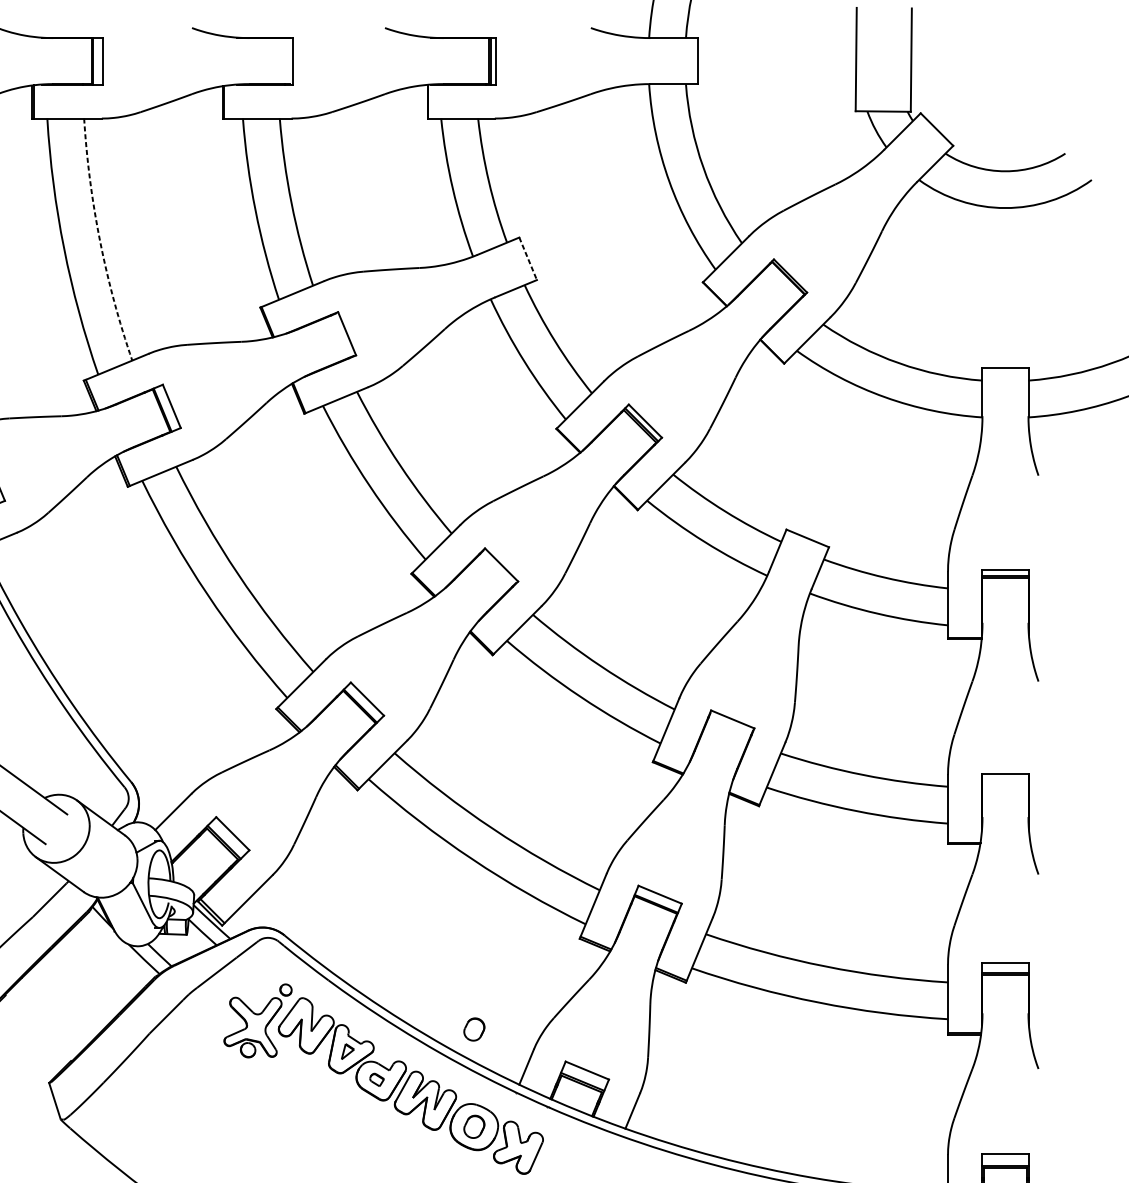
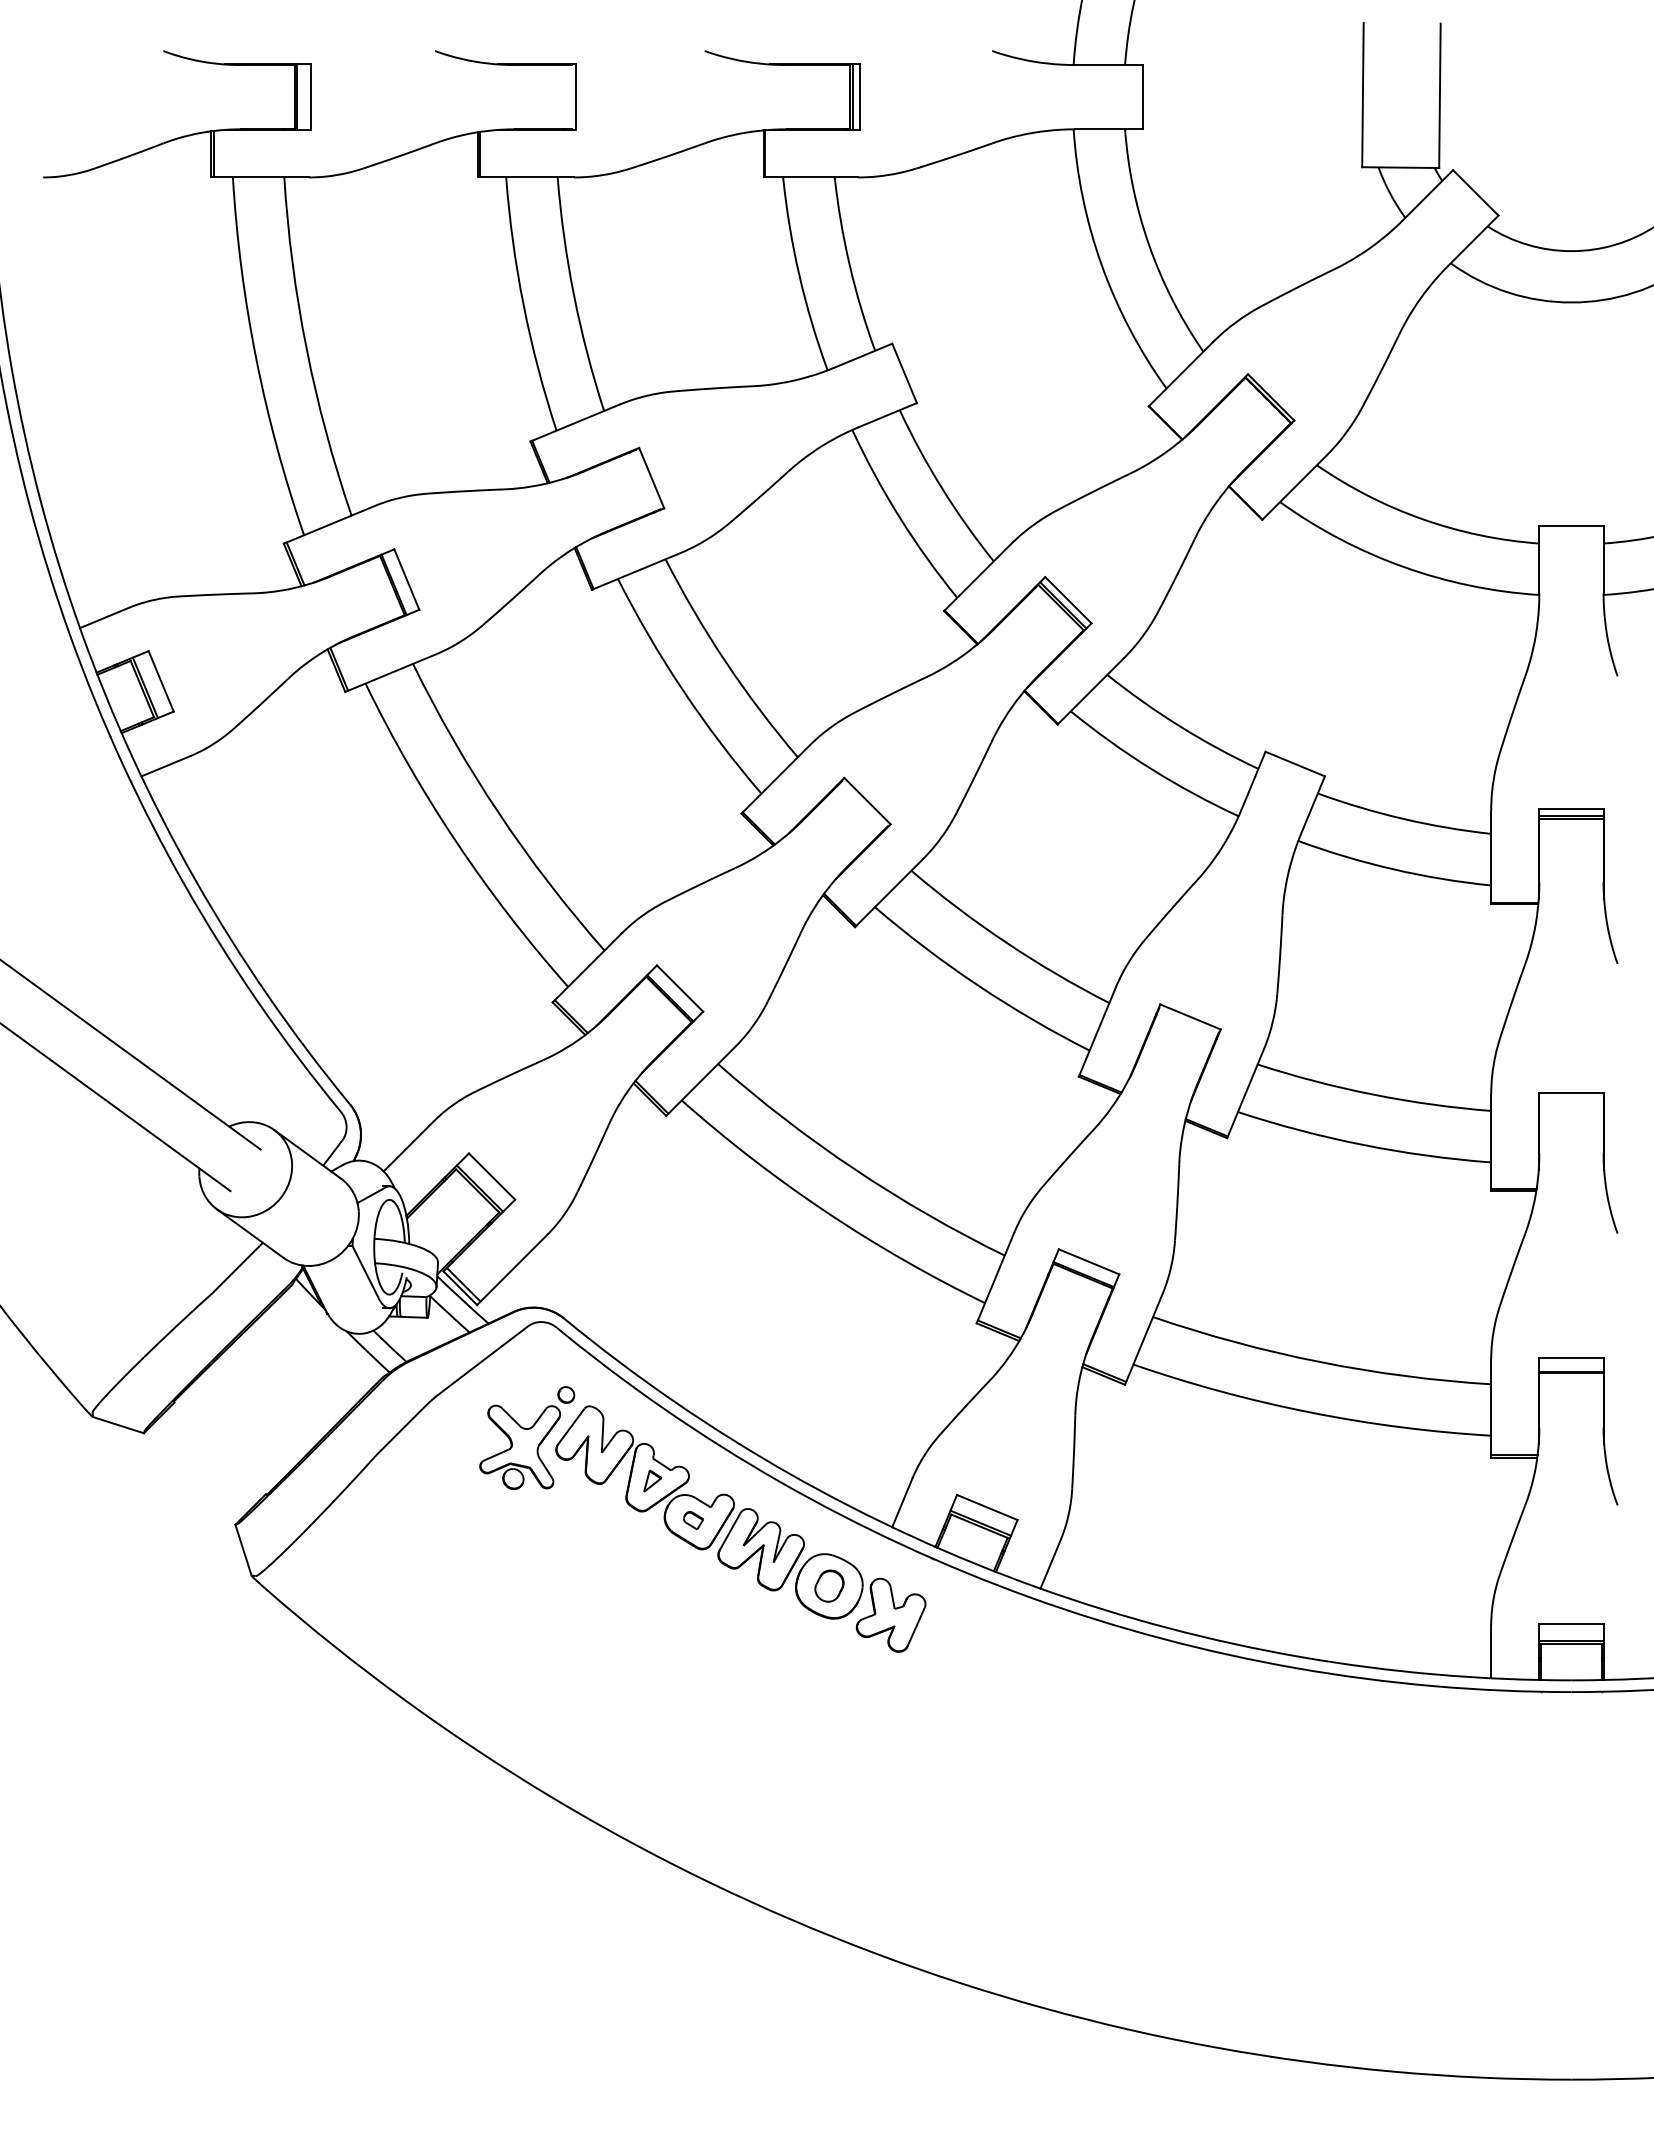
arc: (100, 240) -> (306, 348), dashed -> solid
line: (528, 258) -> (904, 373), dashed -> solid
part: (474, 1029) -> (829, 1449), removed

